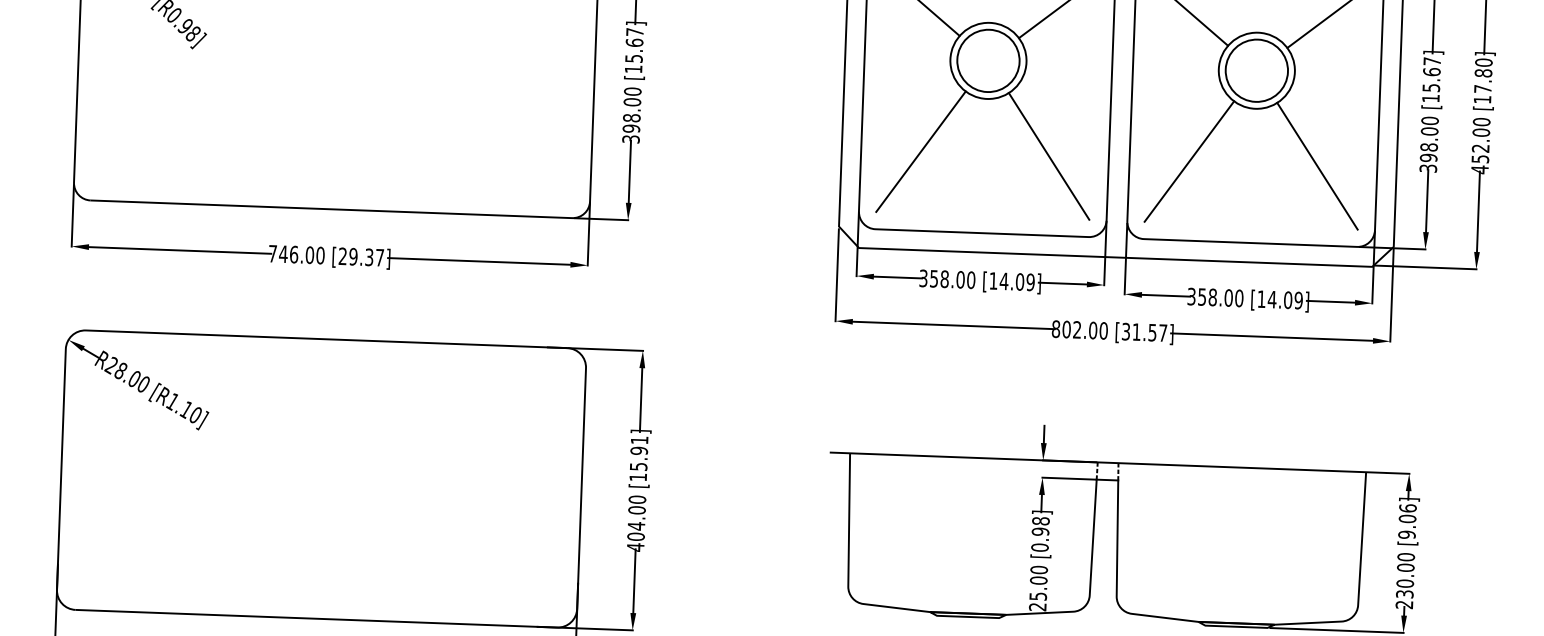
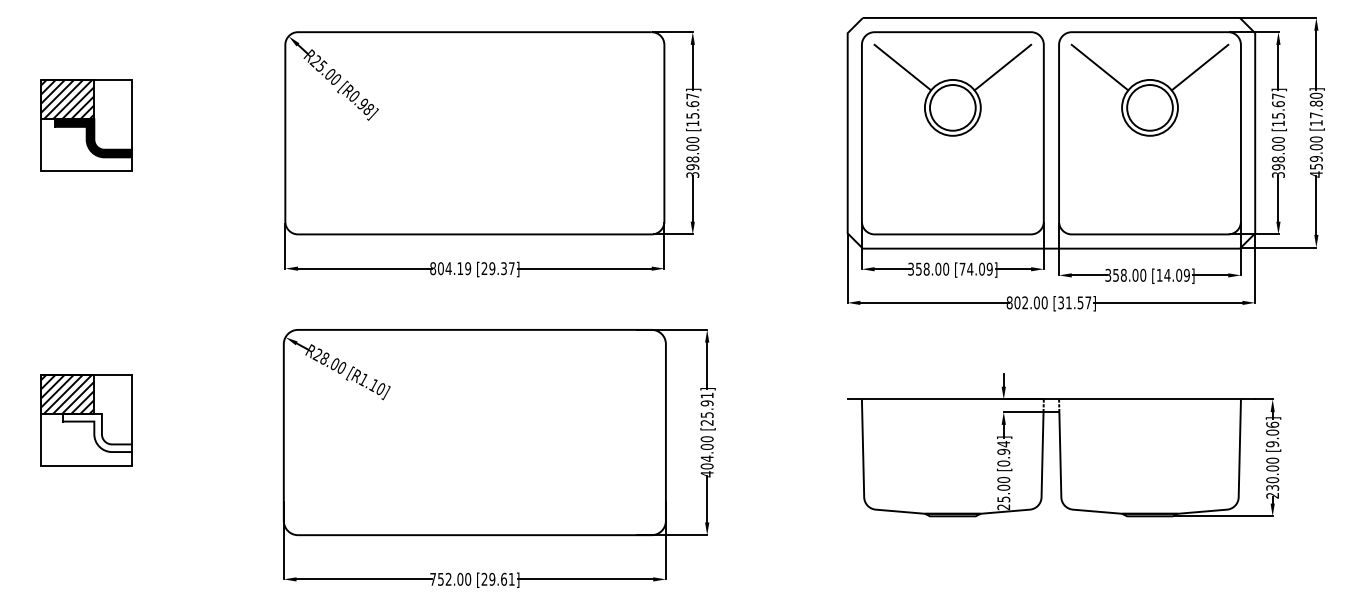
text: (1480, 147) -> (1316, 158), 452.00 -> 459.00
line: (920, 150) -> (905, 175), removed
line: (1048, 155) -> (999, 175), removed
line: (1188, 160) -> (1102, 175), removed
line: (1316, 165) -> (1196, 175), removed
text: (296, 254) -> (450, 268), 746.00 -> 804.19
text: (993, 280) -> (962, 268), [14.09] -> [74.09]
text: (637, 476) -> (706, 422), [15.91] -> [25.91]
text: (1040, 521) -> (1003, 444), [0.98] -> [0.94]

